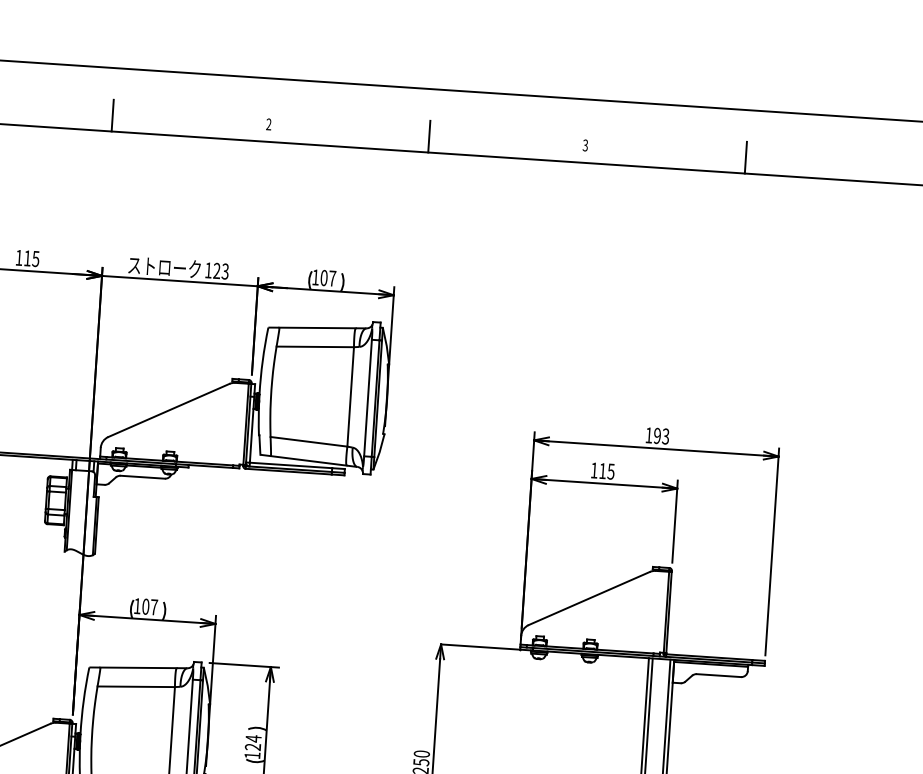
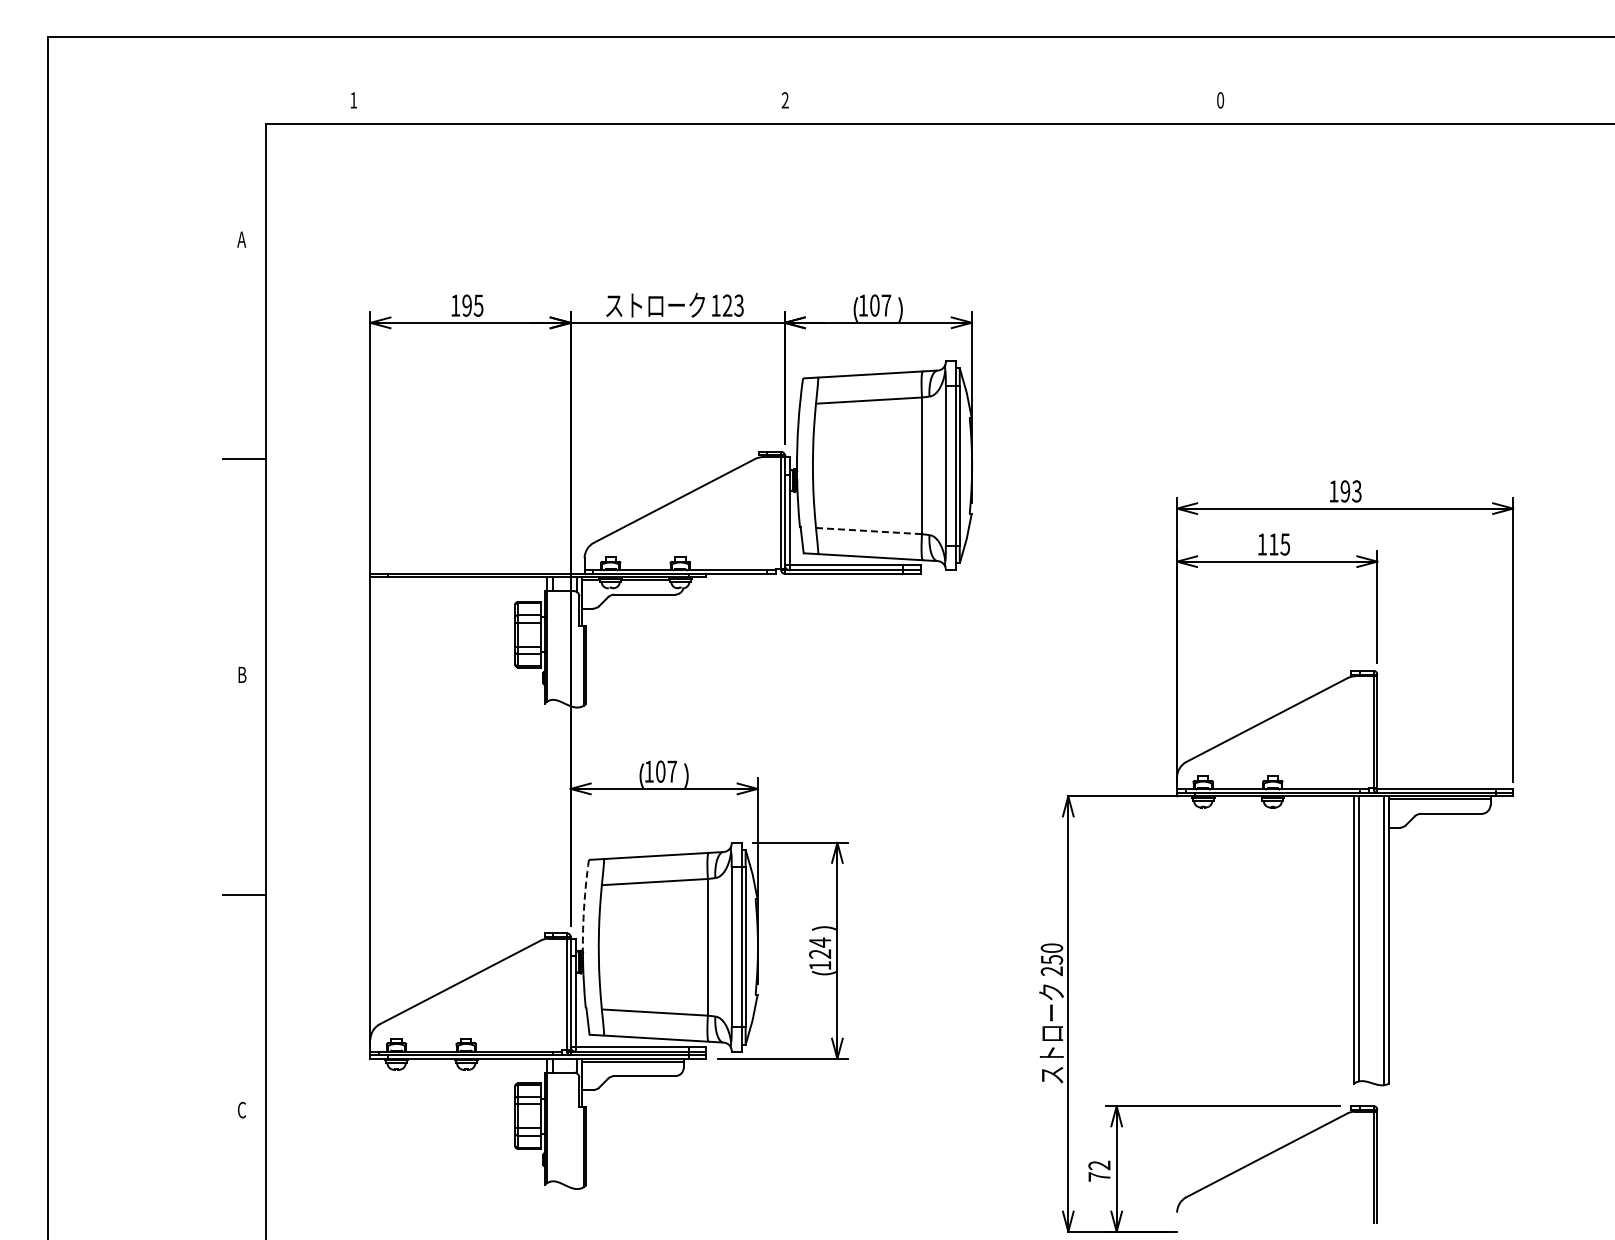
line: (112, 115) -> (570, 102), removed
line: (428, 136) -> (1005, 102), removed
text: (585, 145) -> (1220, 100), 3 -> 0
line: (746, 157) -> (1441, 102), removed
text: (27, 258) -> (466, 305), 115 -> 195
line: (309, 442) -> (869, 531), solid -> dashed
arc: (83, 701) -> (584, 906), solid -> dashed

